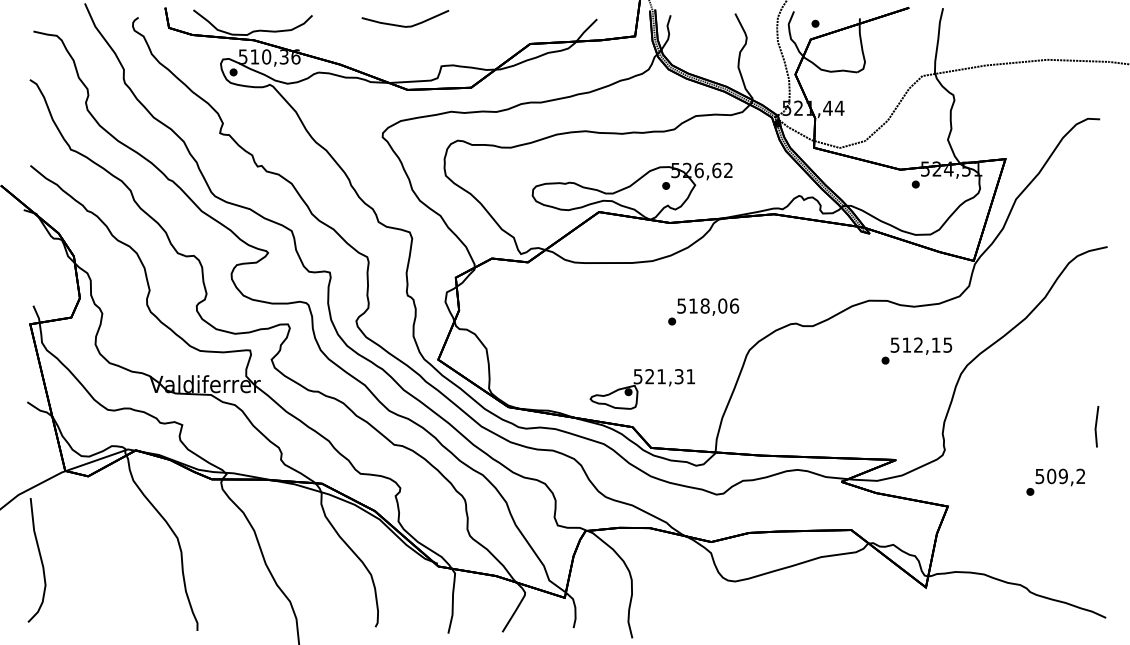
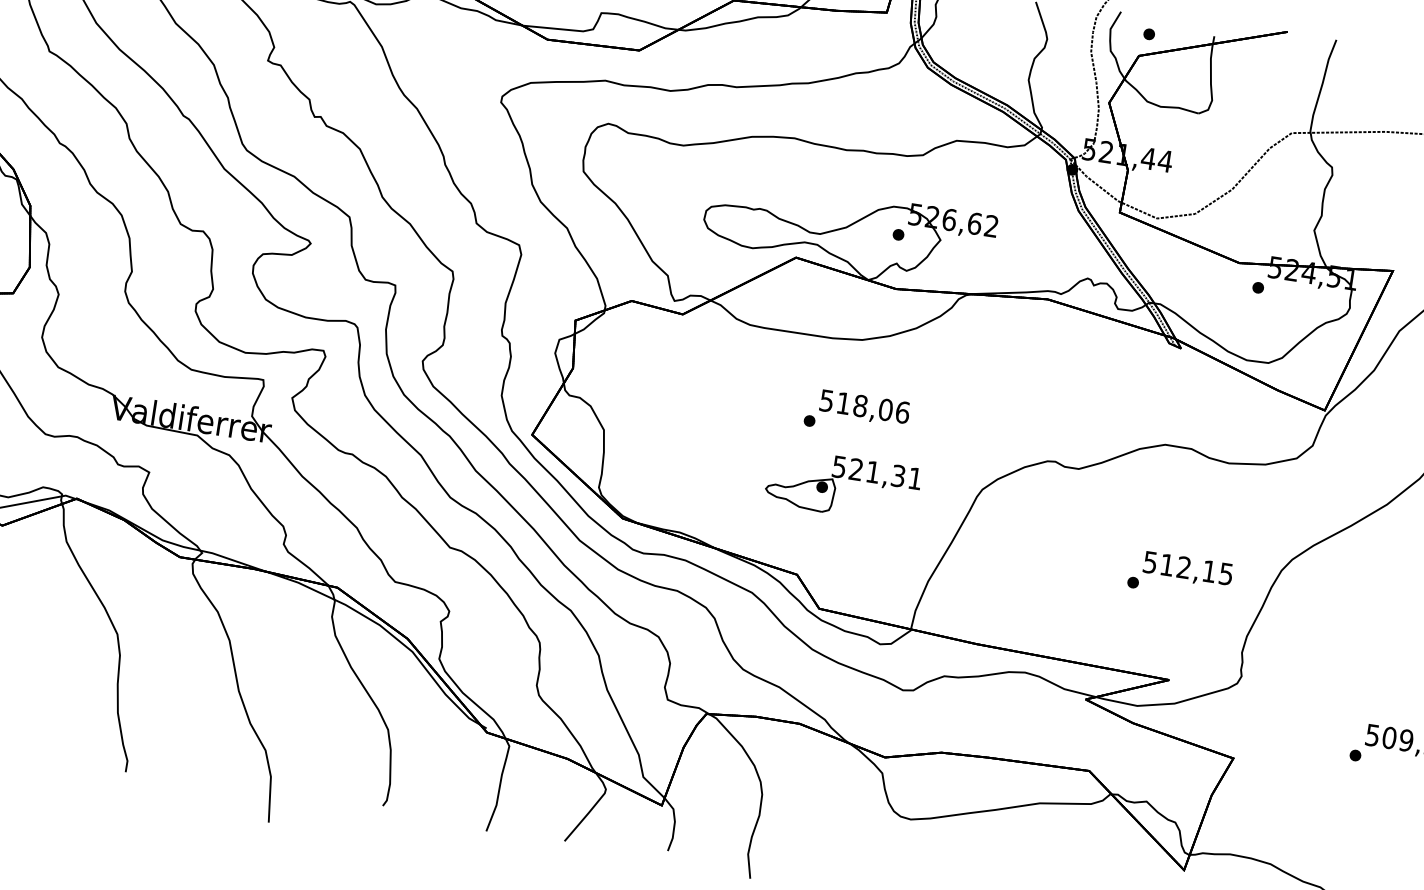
text: (703, 311) -> (856, 413), moved
text: (916, 350) -> (1179, 574), moved
part: (641, 389) -> (841, 486), moved

